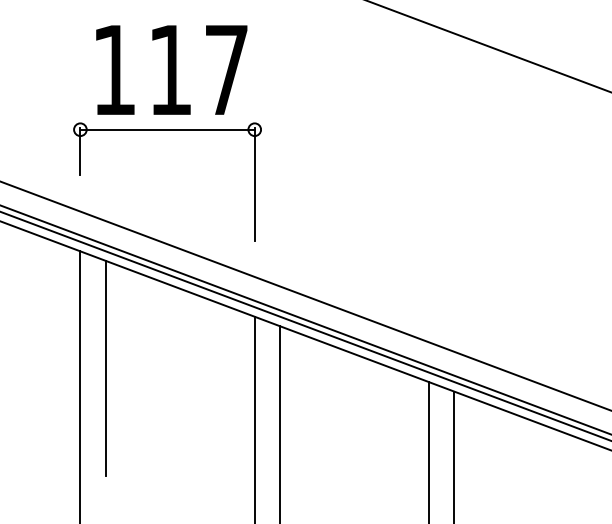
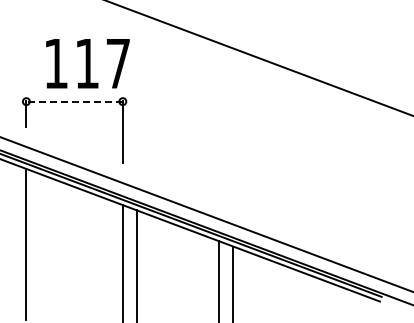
text: (170, 69) -> (87, 63), moved
line: (167, 129) -> (74, 101), solid -> dashed
line: (105, 368) -> (40, 233), removed

